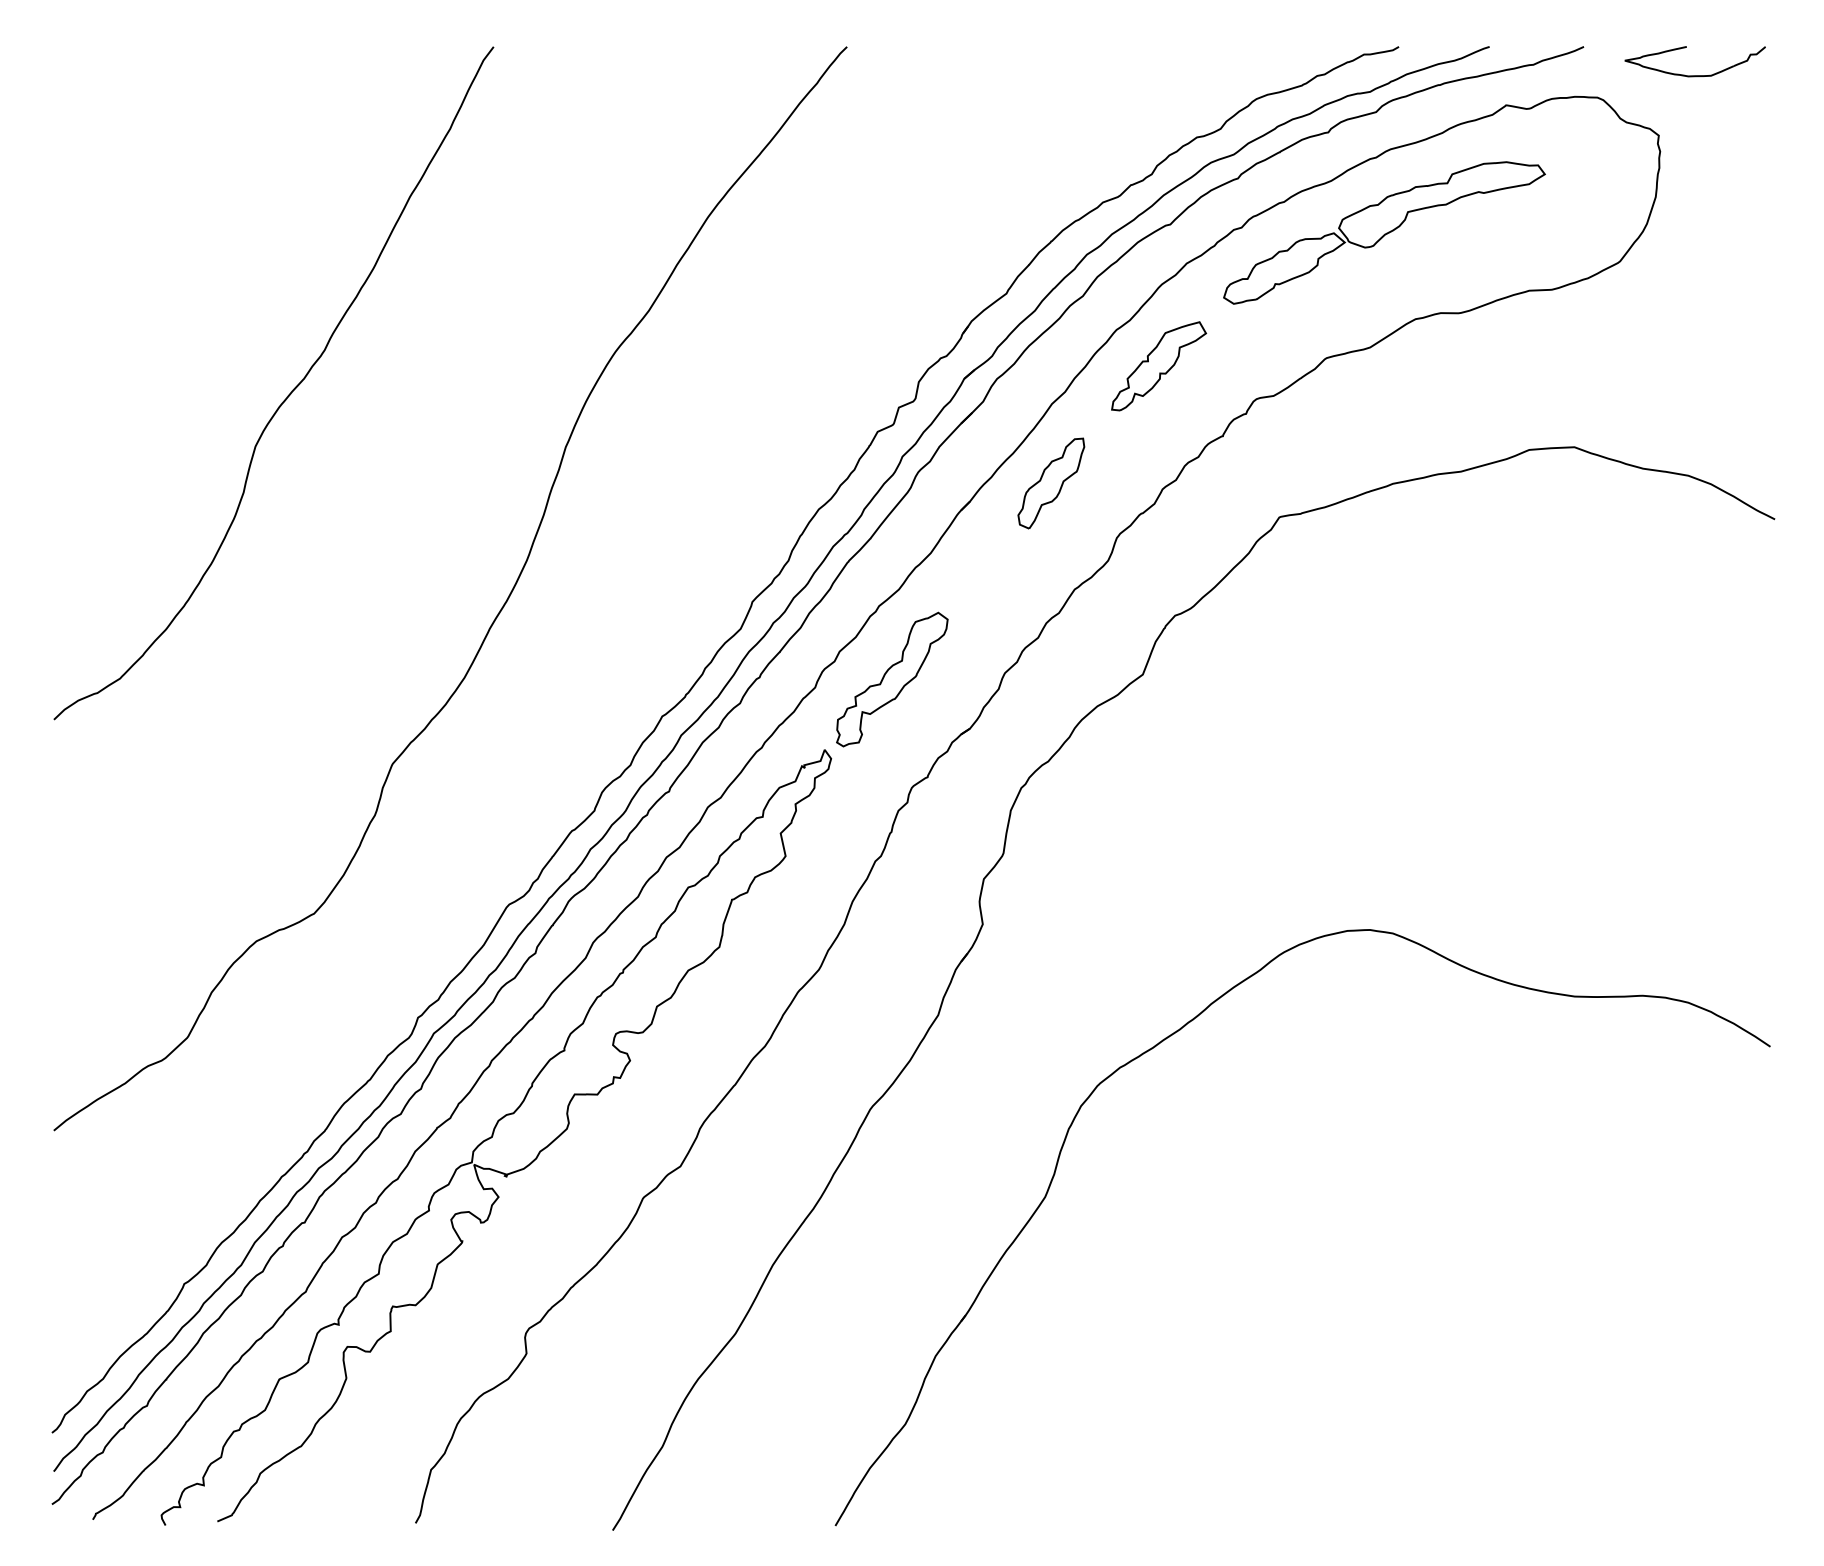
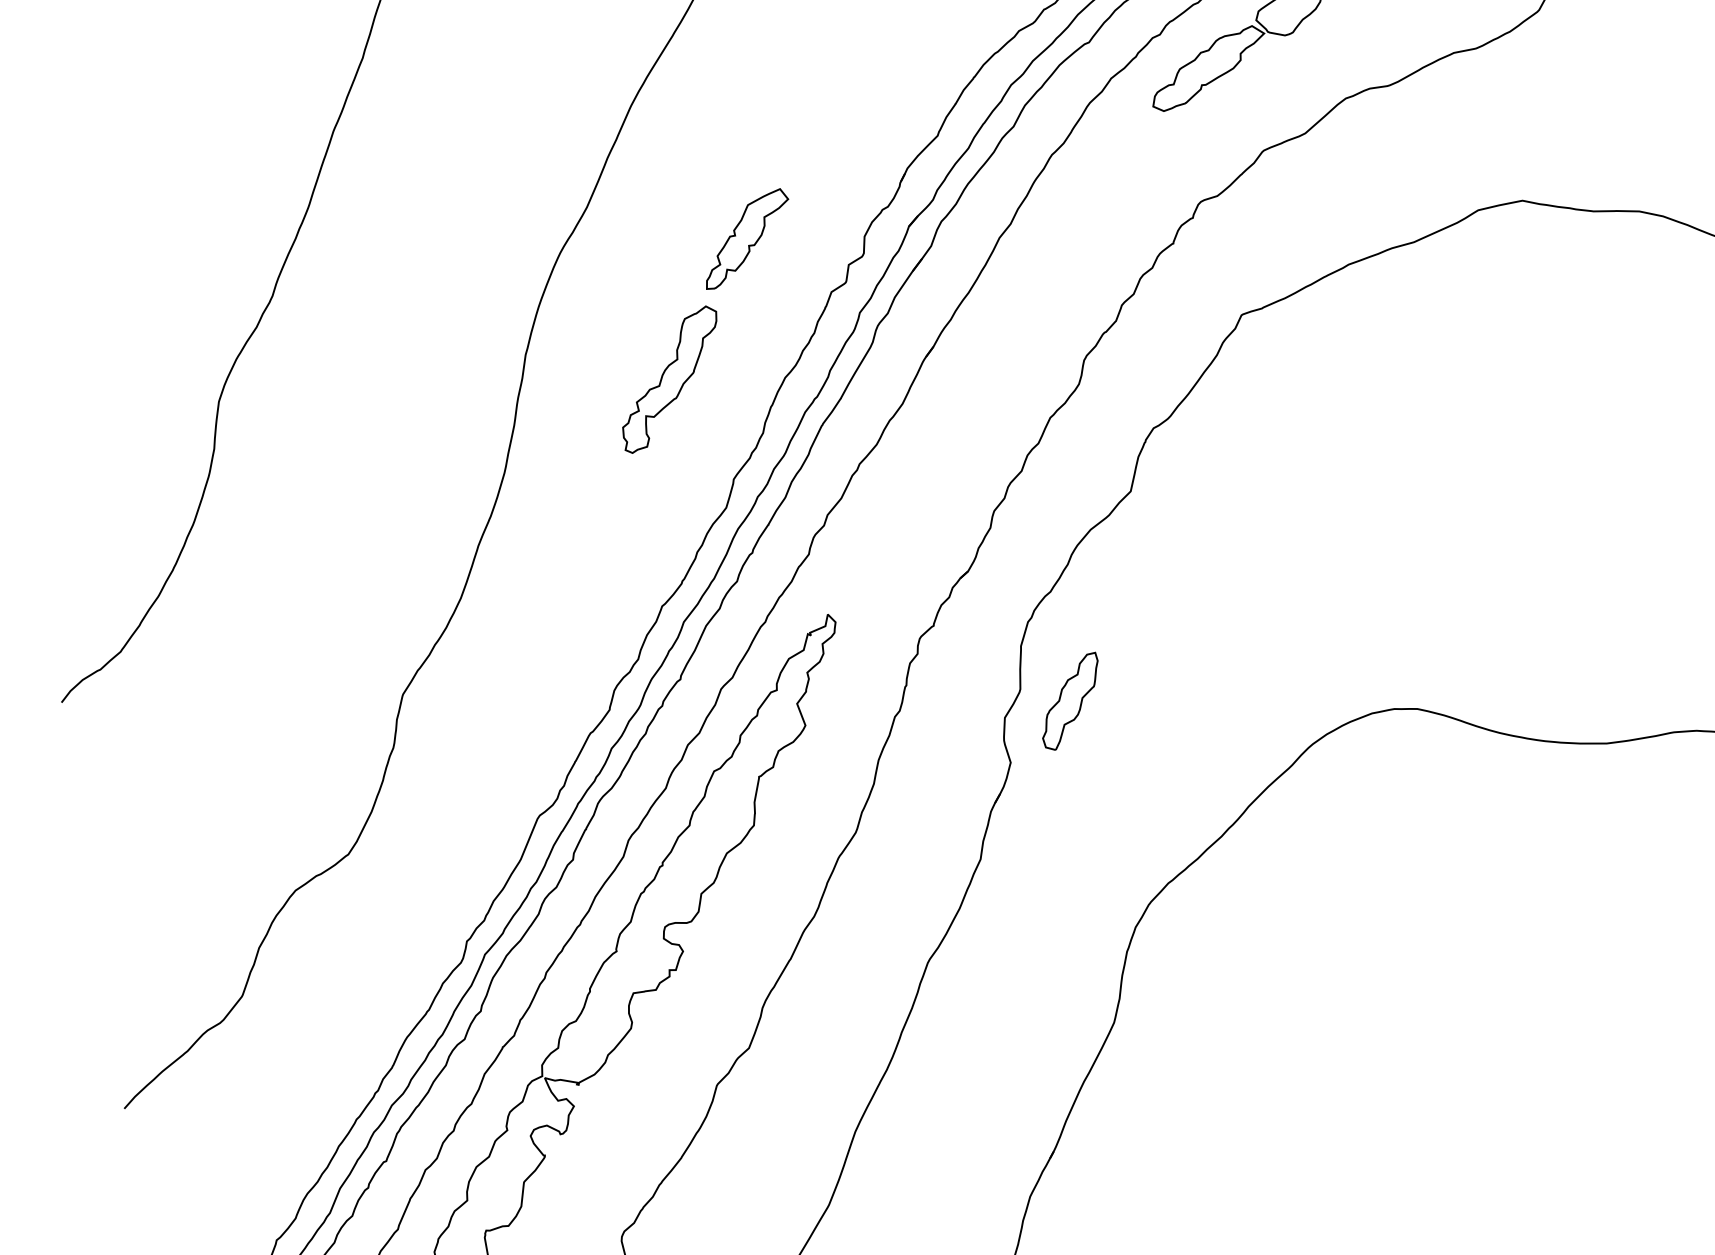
part: (1159, 366) -> (747, 239), moved
part: (1051, 483) -> (1070, 701), moved
part: (892, 679) -> (670, 379), moved

